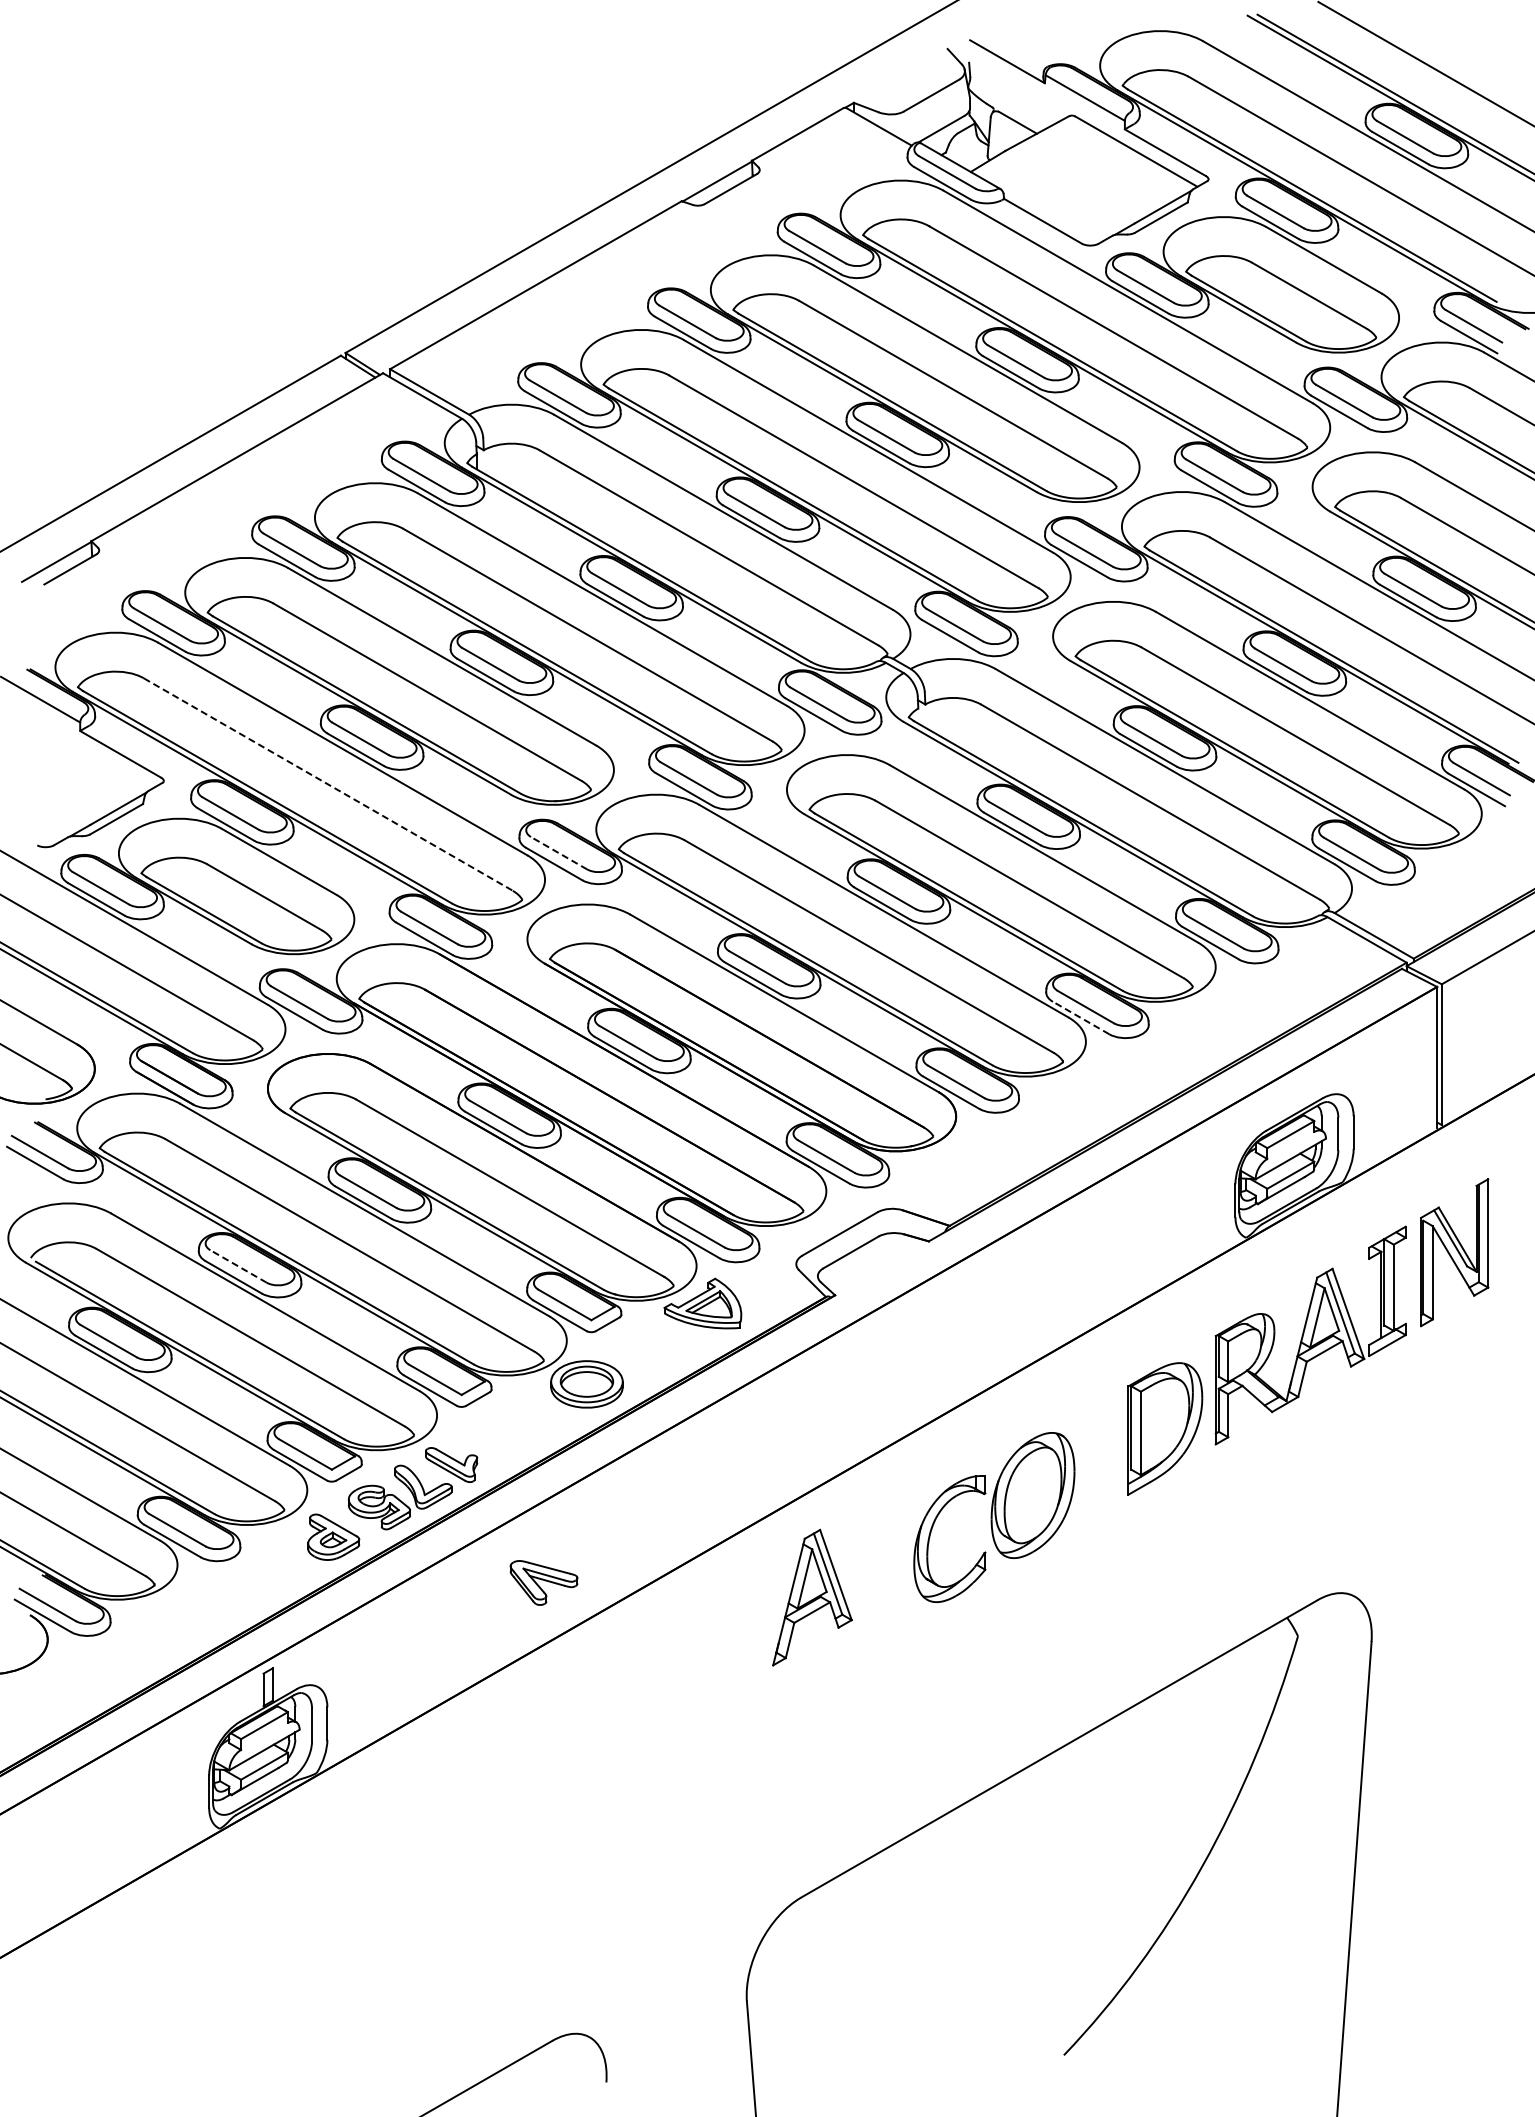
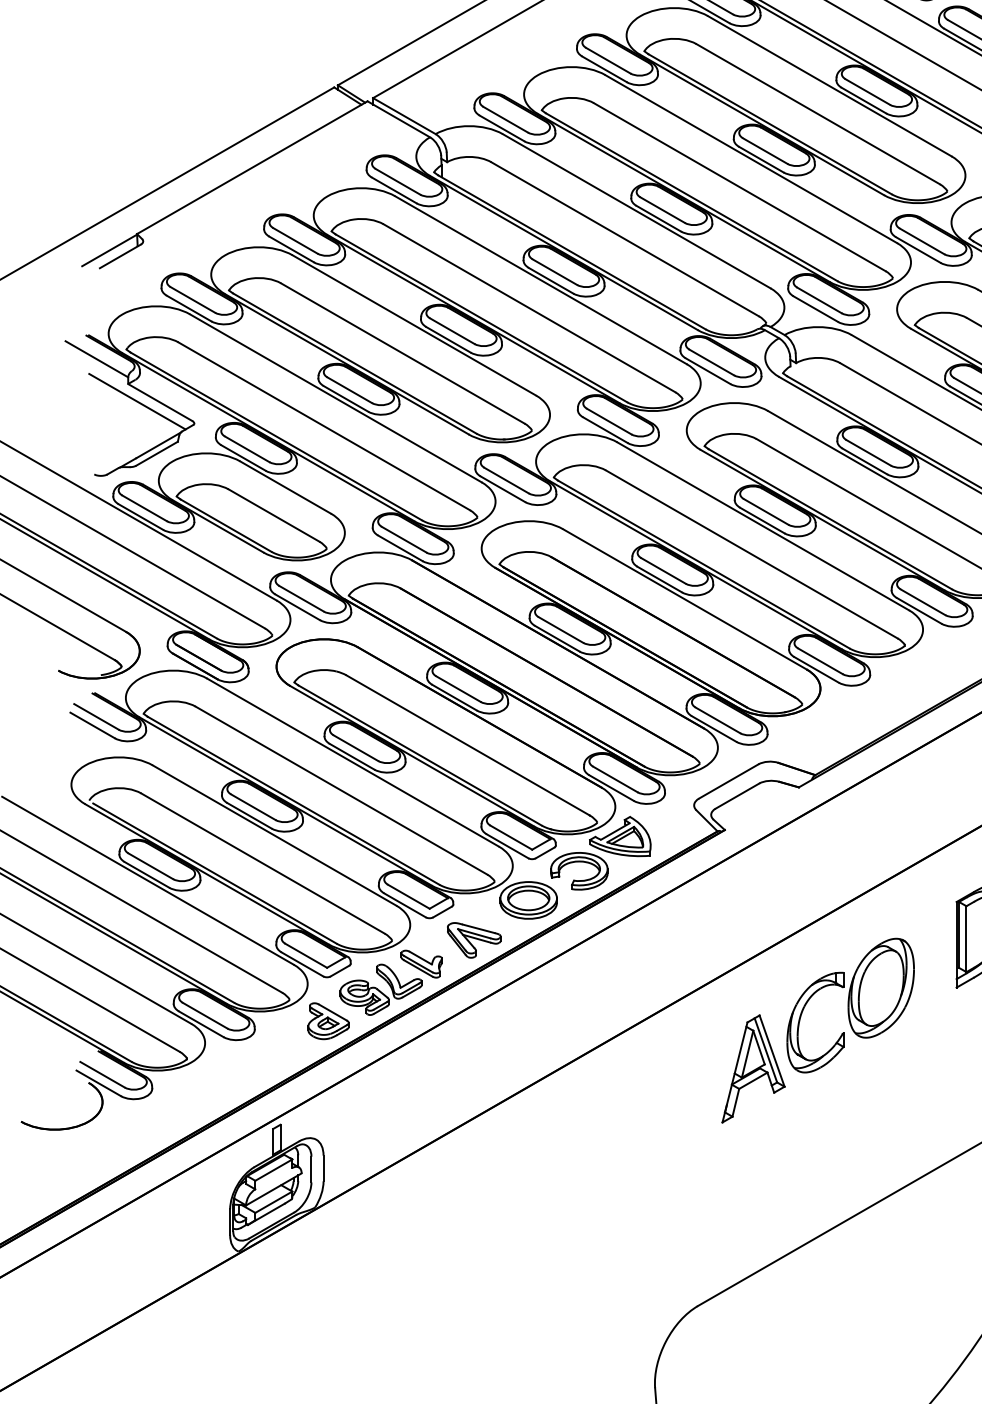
line: (91, 753) -> (137, 401), added
line: (328, 784) -> (324, 426), dashed -> solid
line: (558, 852) -> (506, 480), dashed -> solid
line: (1080, 1017) -> (918, 610), dashed -> solid
line: (238, 1266) -> (253, 807), dashed -> solid
part: (649, 1336) -> (578, 862), added
part: (543, 1582) -> (473, 940), moved
part: (812, 1597) -> (753, 1068), moved

